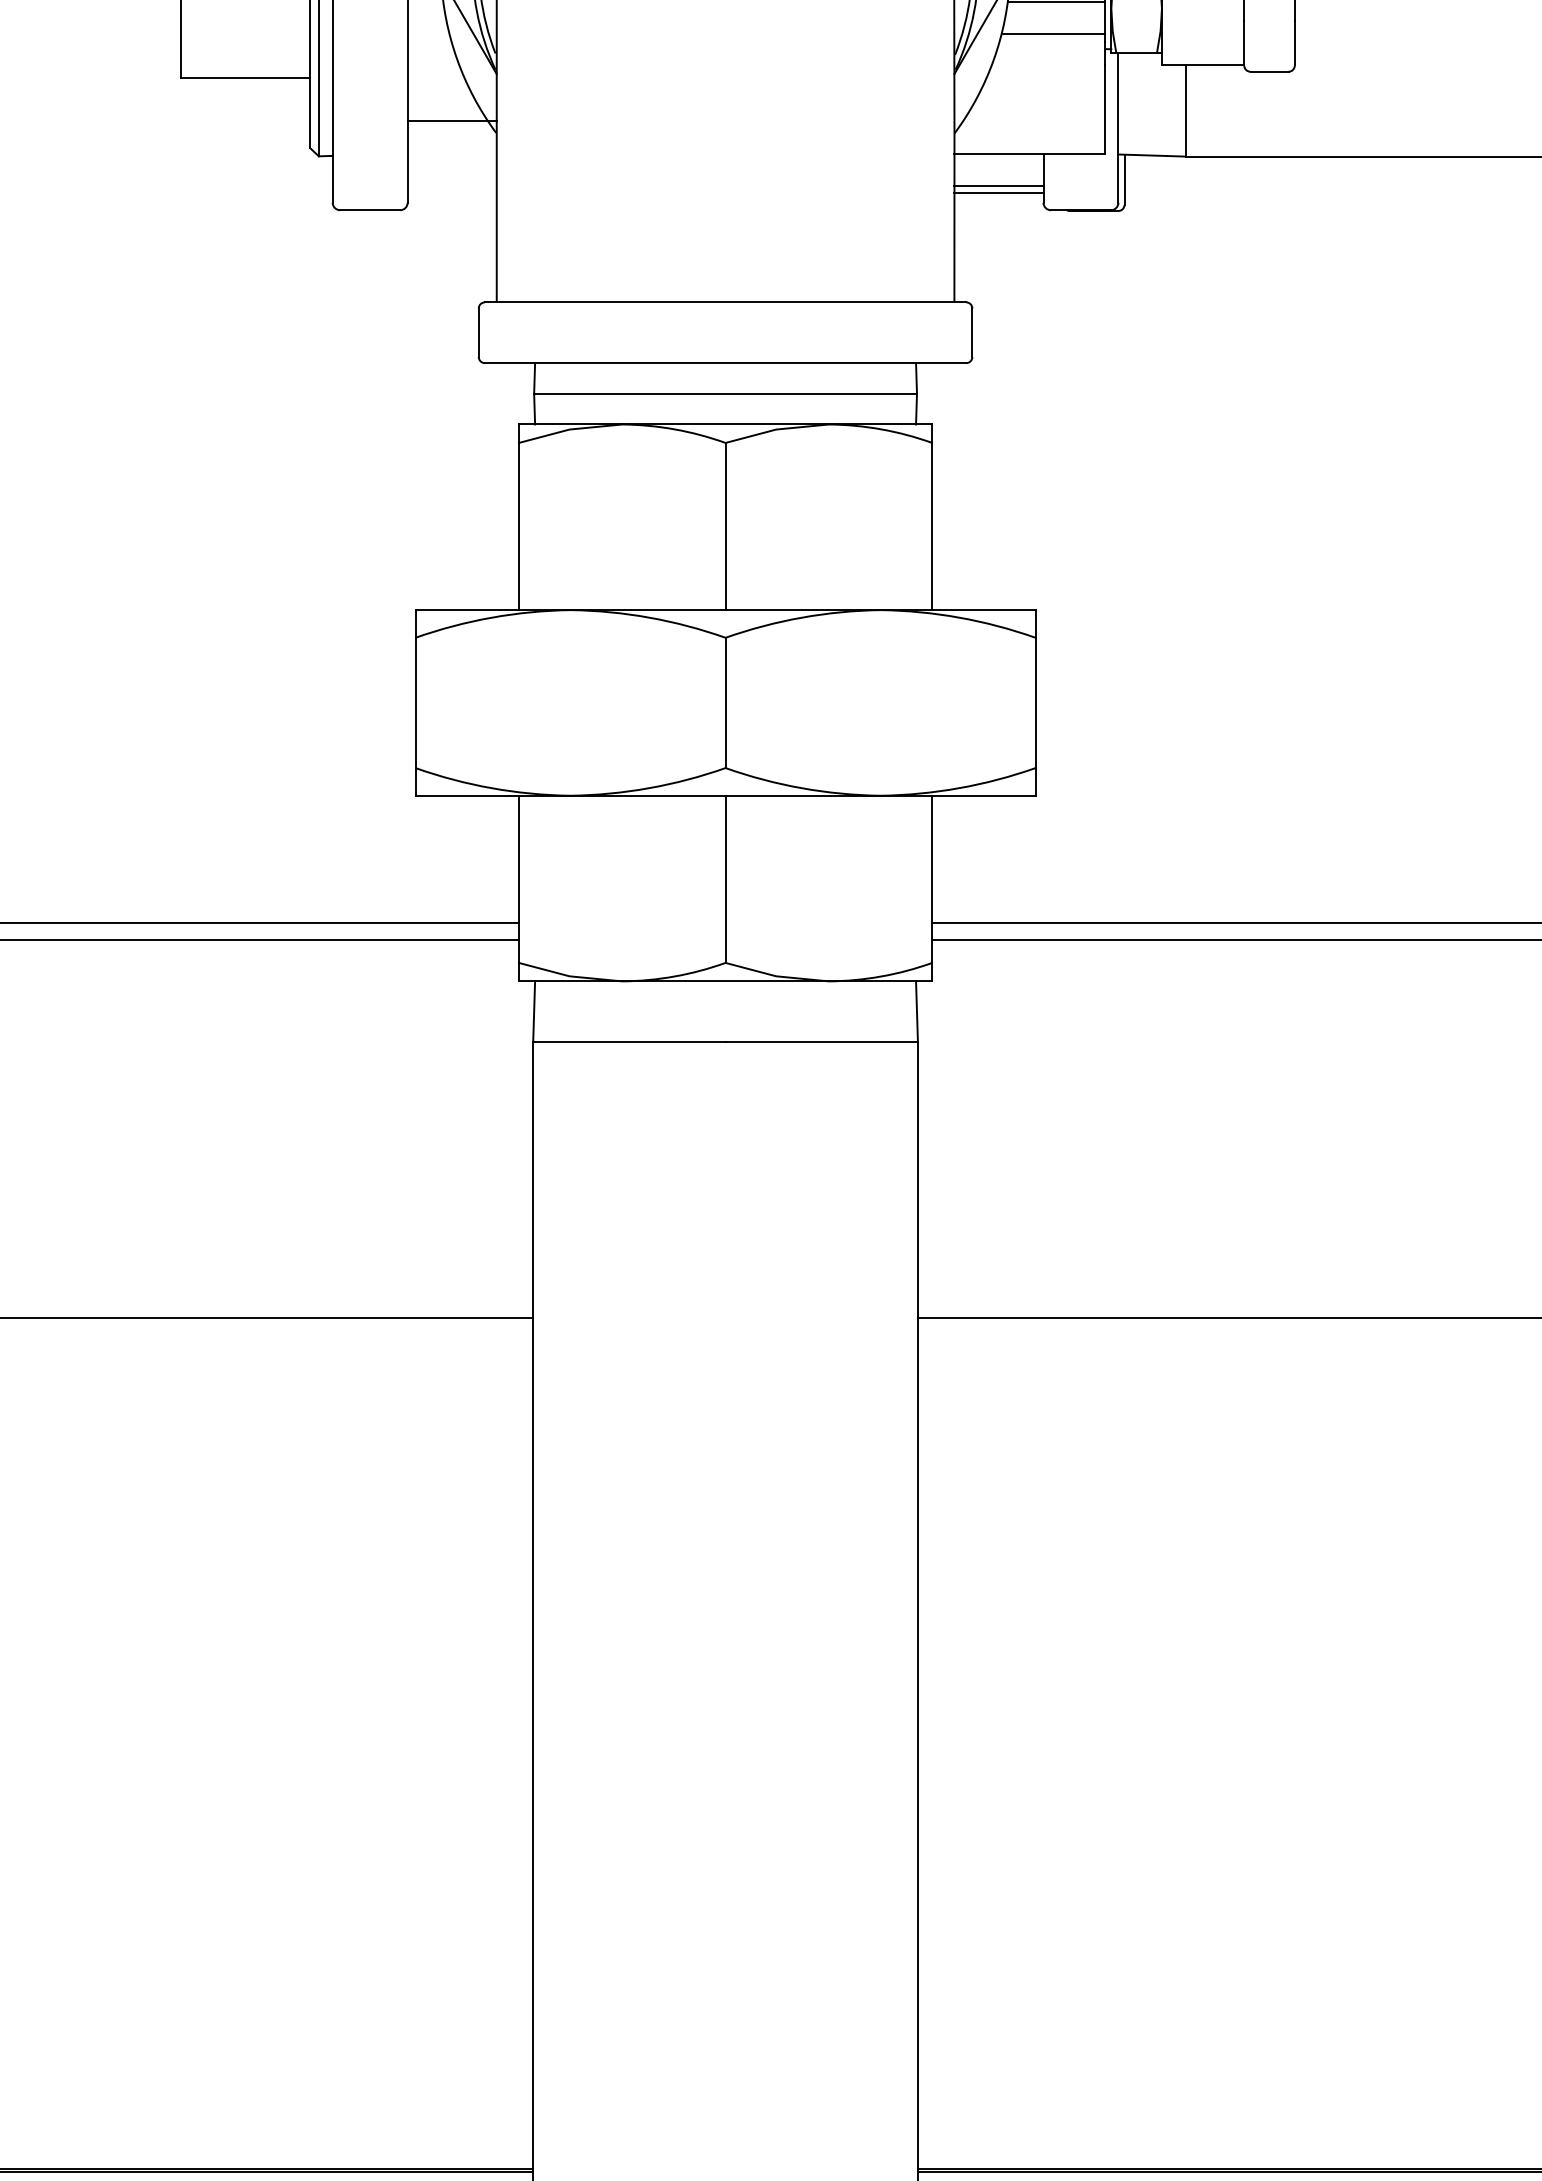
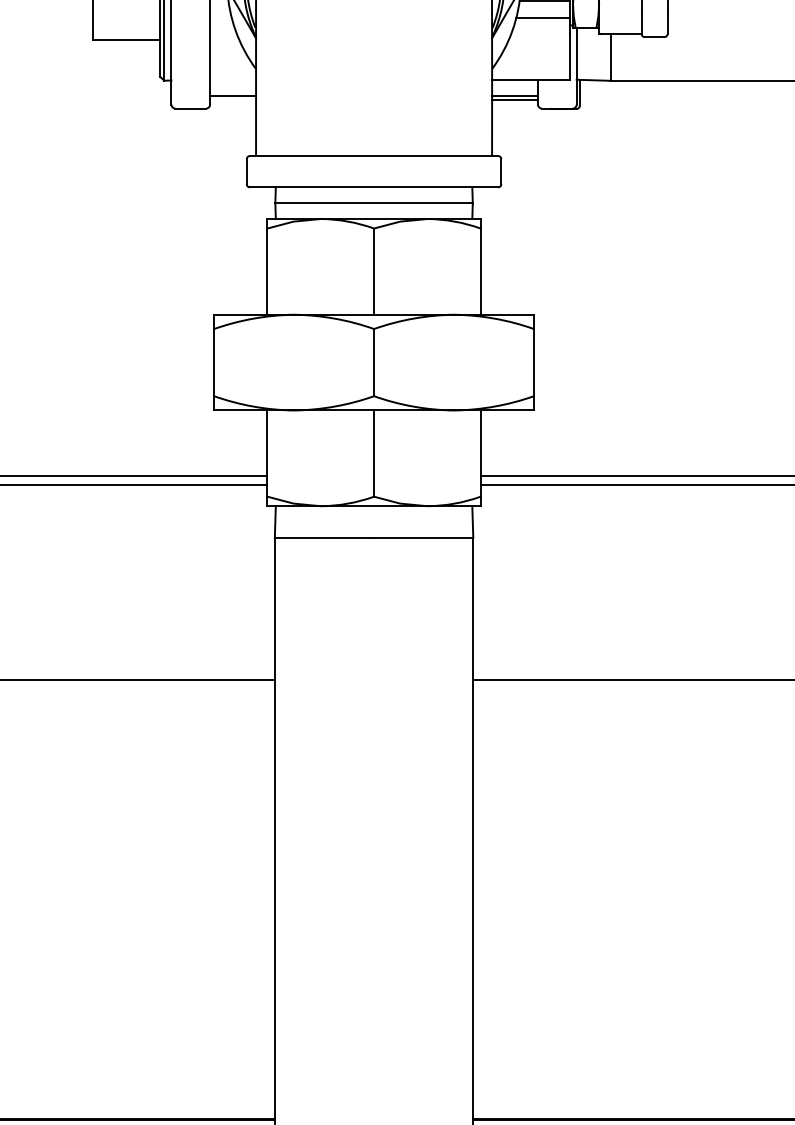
line: (453, 121) -> (233, 96), moved

